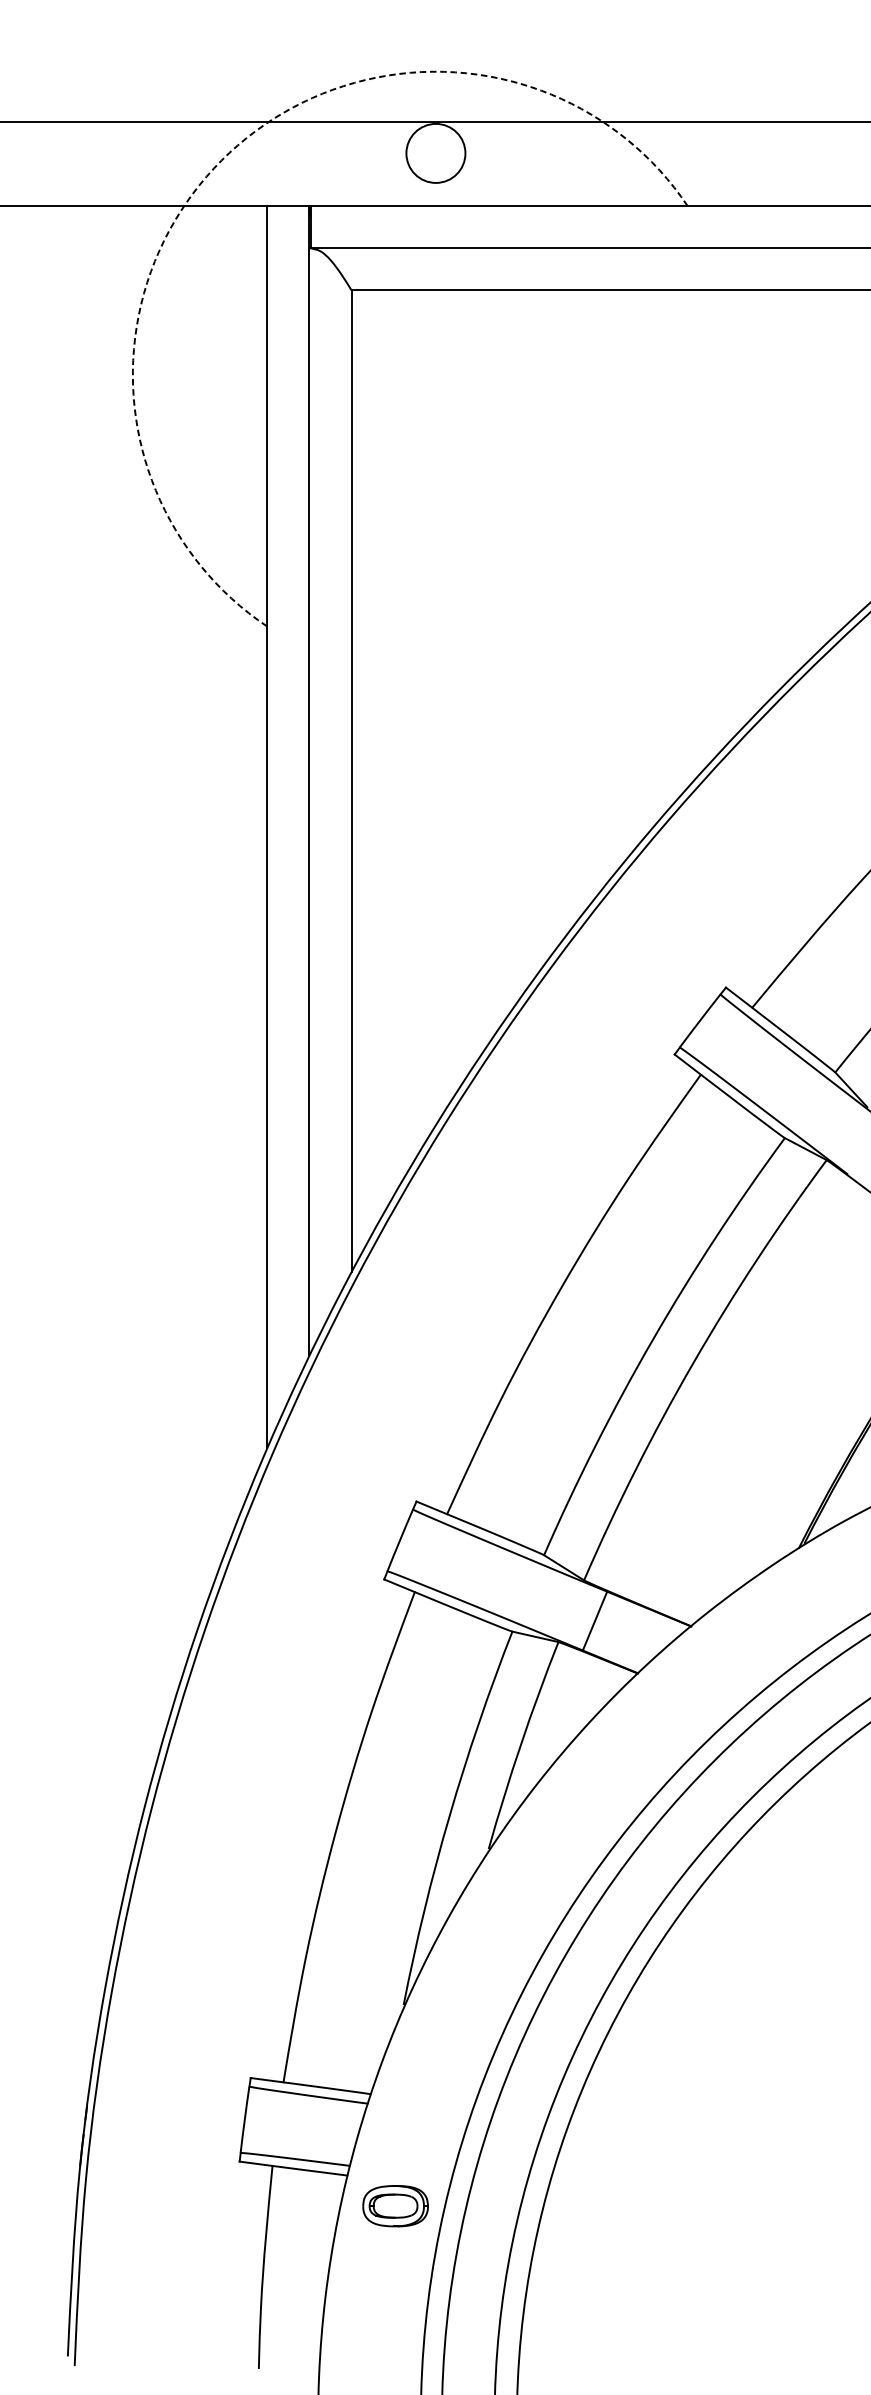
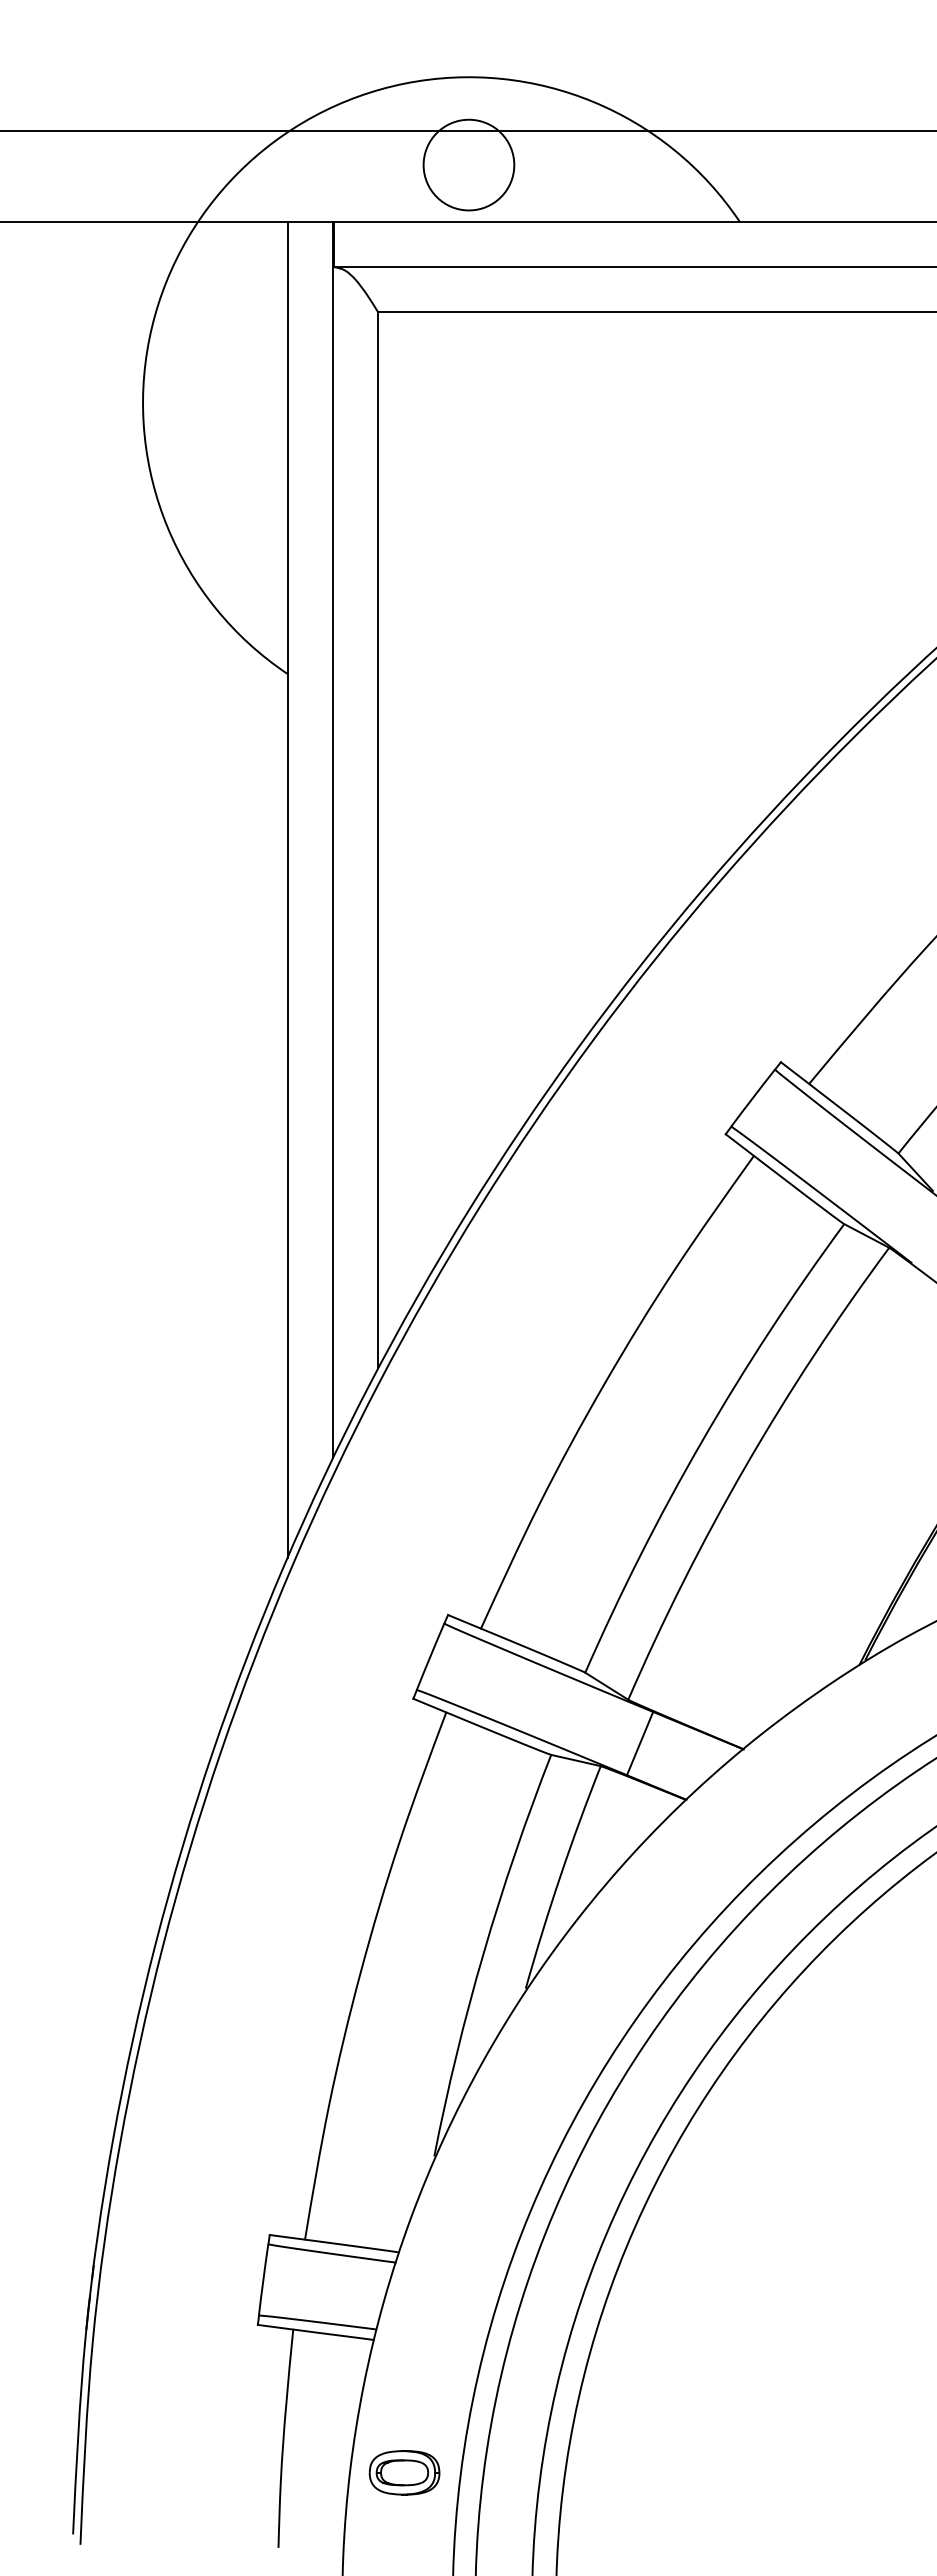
circle: (435, 152) -> (468, 164), size x1.43
arc: (221, 160) -> (238, 172), dashed -> solid
part: (395, 2205) -> (404, 2472), moved

